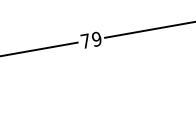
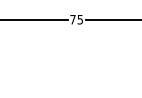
text: (97, 38) -> (80, 19), 79 -> 75

